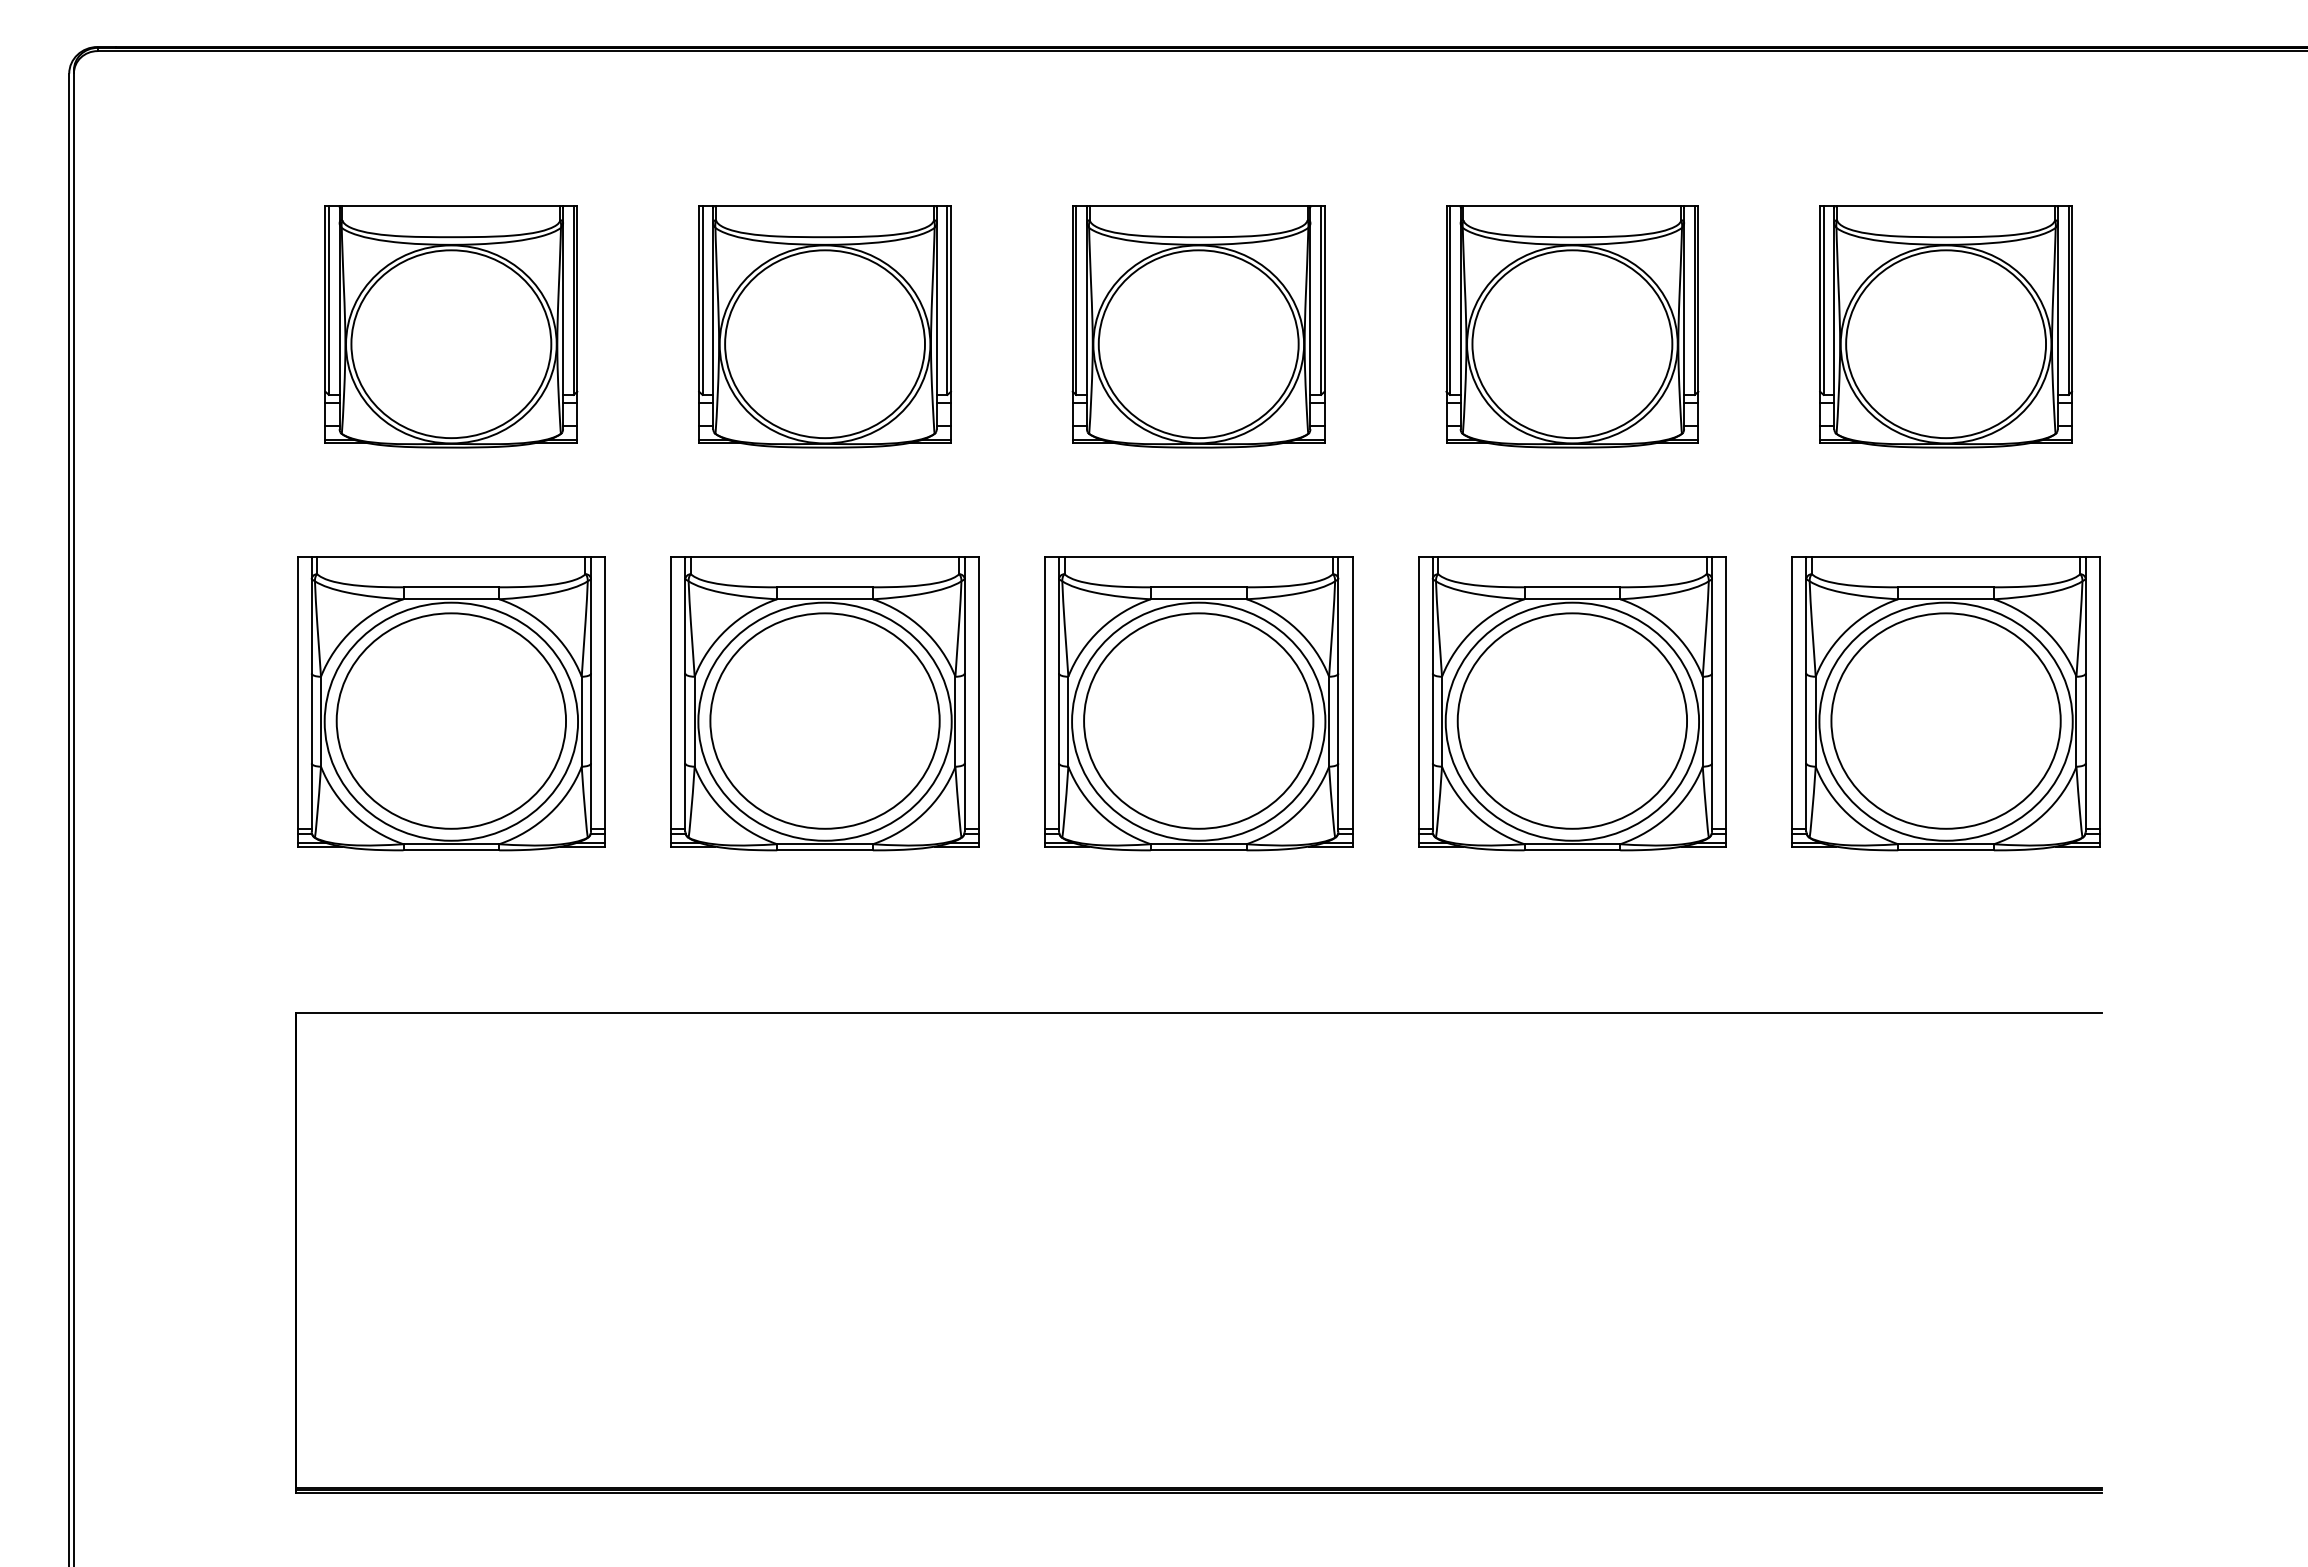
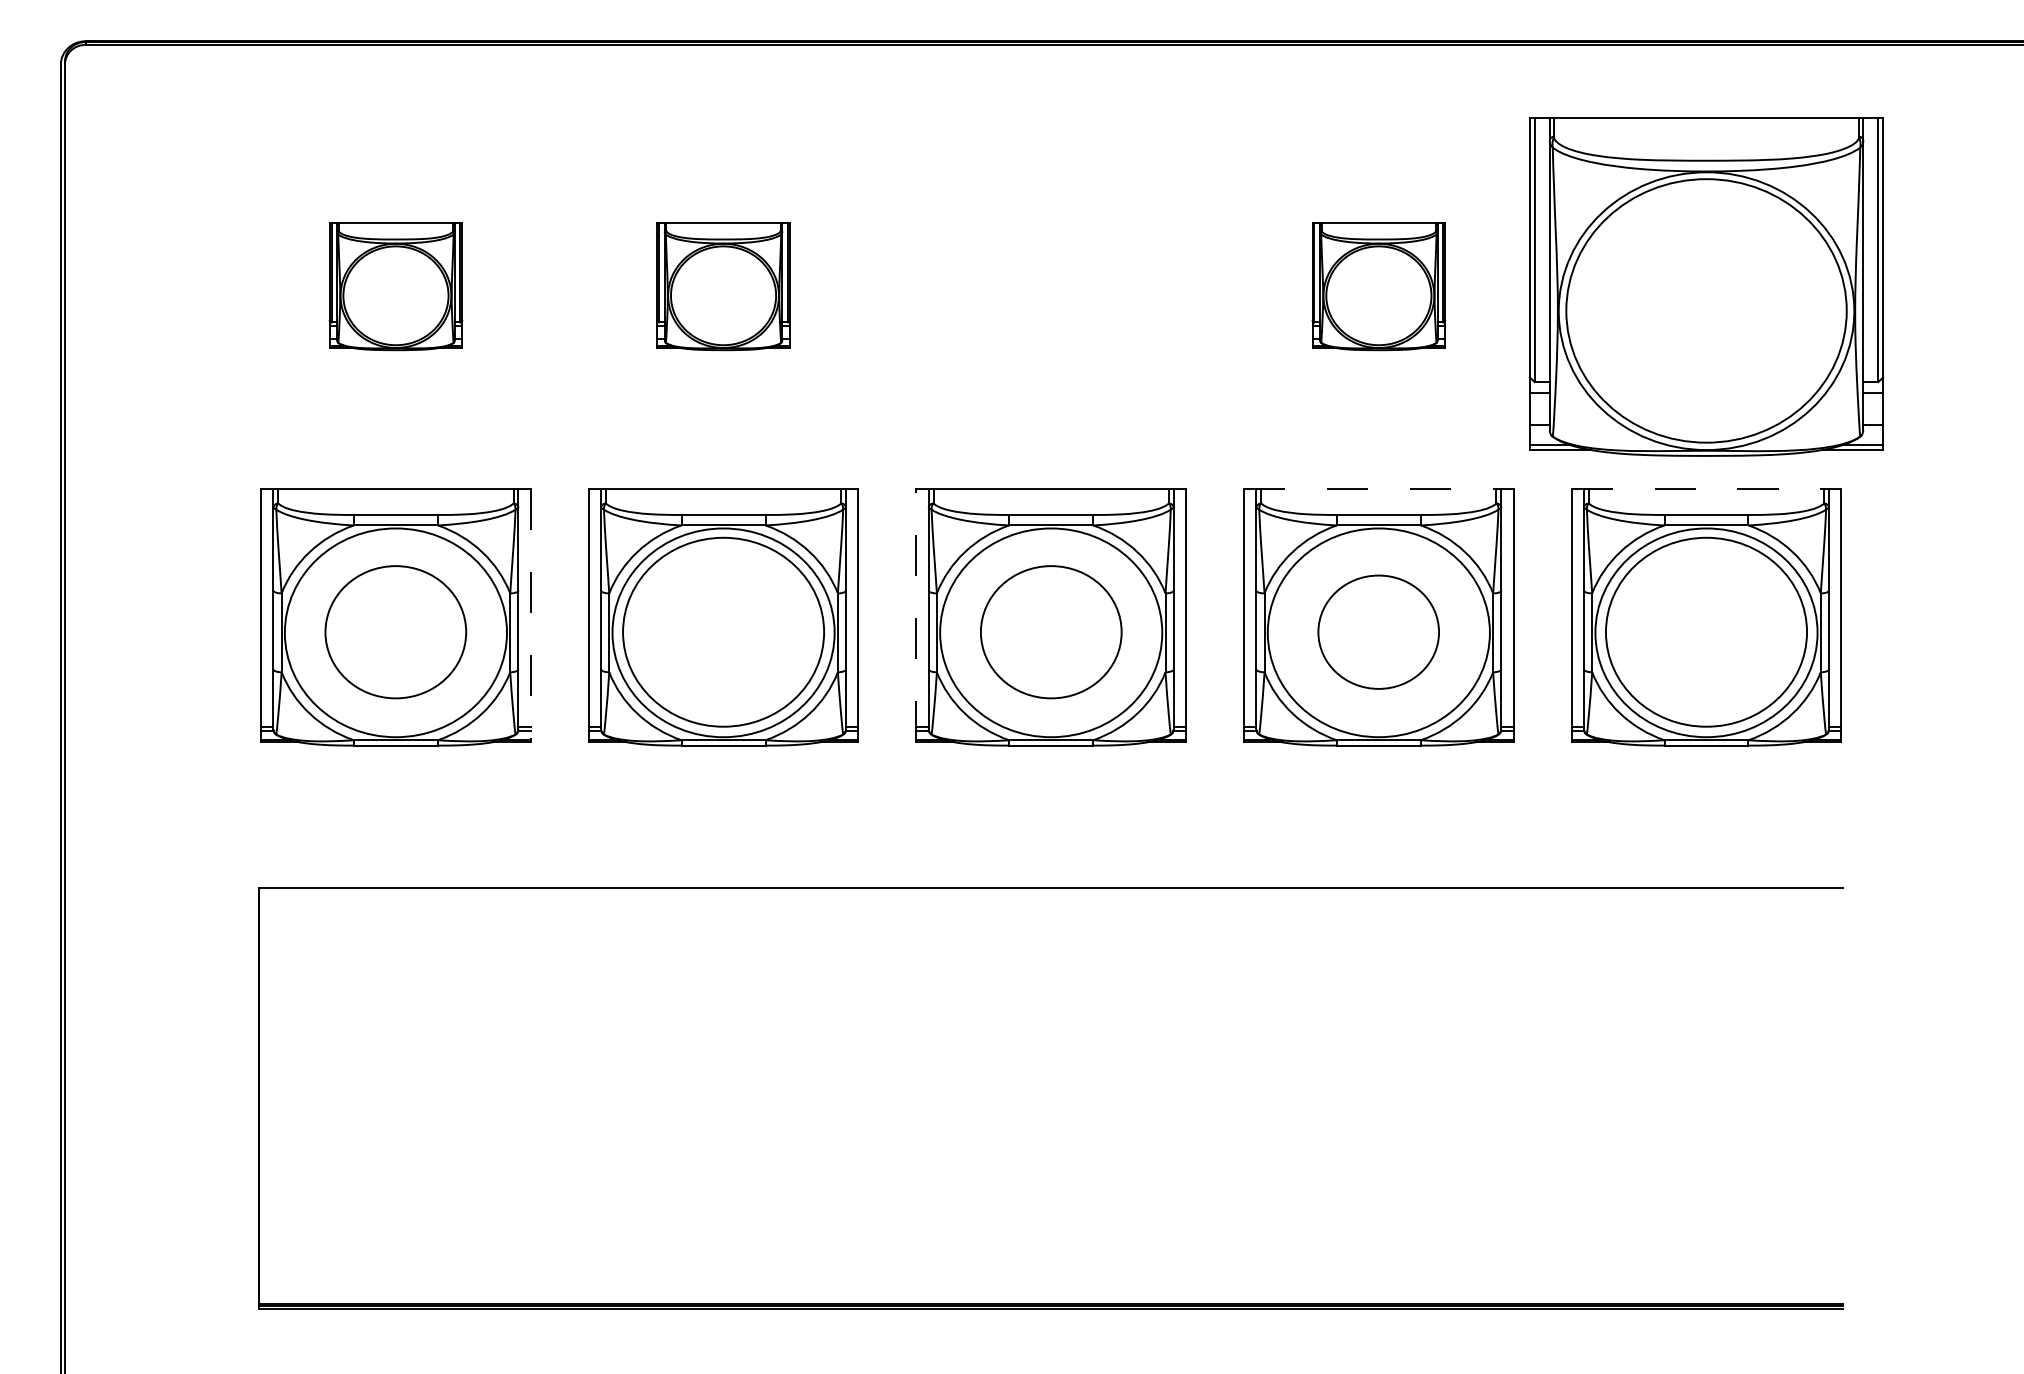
part: (451, 326) -> (396, 286), size x0.6
part: (824, 326) -> (723, 286), size x0.6
part: (1198, 326) -> (1051, 286), removed
part: (1572, 326) -> (1378, 286), size x0.6
part: (1945, 326) -> (1705, 286), size x1.6
line: (1572, 557) -> (1378, 488), solid -> dashed
line: (1946, 557) -> (1706, 488), solid -> dashed
line: (605, 702) -> (531, 615), solid -> dashed
line: (1044, 702) -> (915, 615), solid -> dashed
part: (450, 720) -> (395, 631), size x0.7
part: (1198, 720) -> (1051, 631), size x0.7
part: (1571, 720) -> (1378, 631), size x0.6

